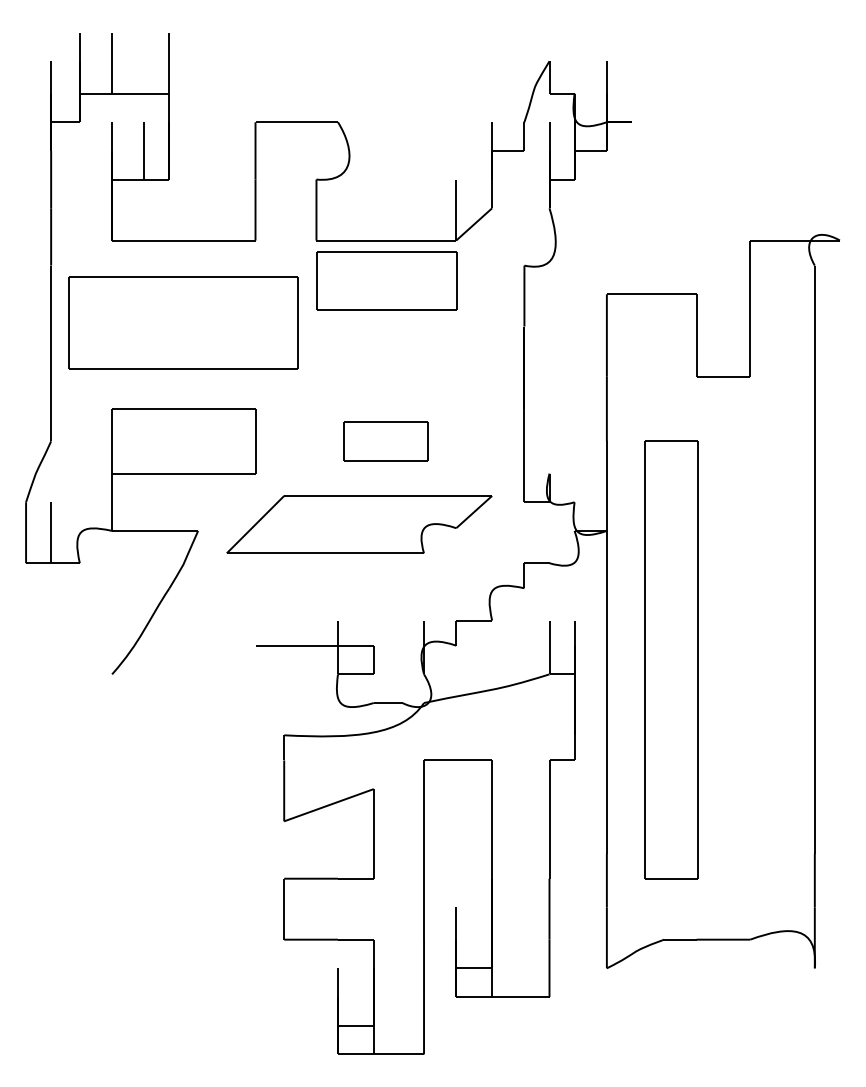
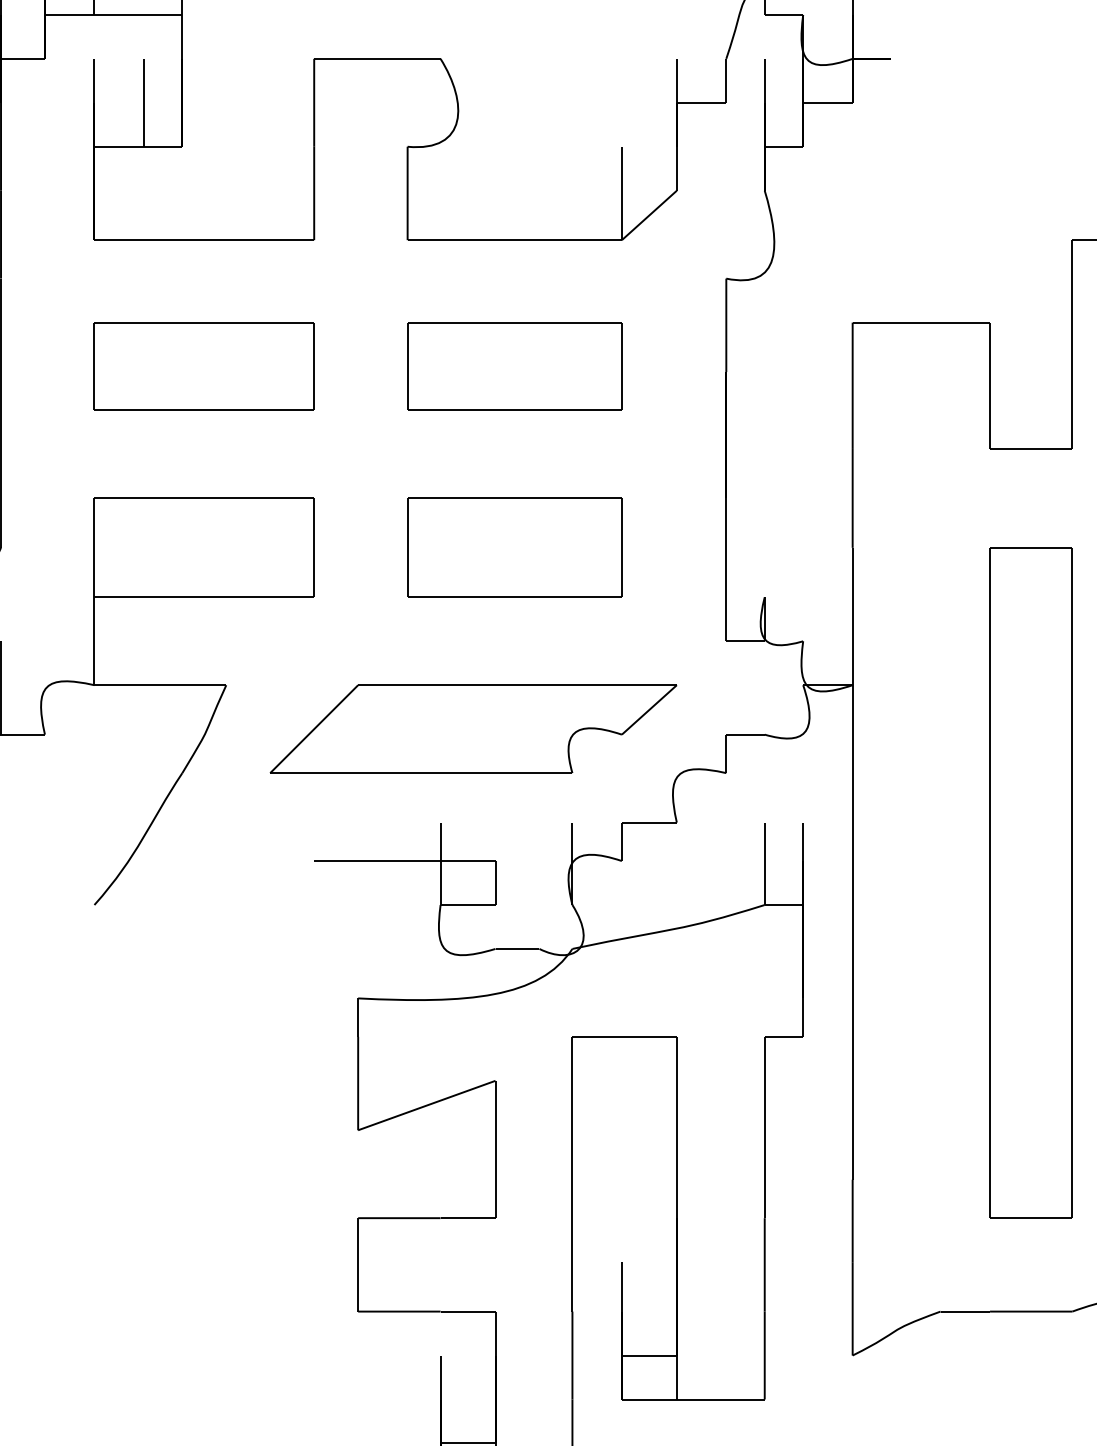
part: (386, 280) -> (513, 365), moved
part: (183, 322) -> (203, 365), size x0.62
part: (385, 441) -> (513, 548), size x1.67
part: (359, 524) -> (473, 728), moved
part: (671, 659) -> (1031, 882), moved

